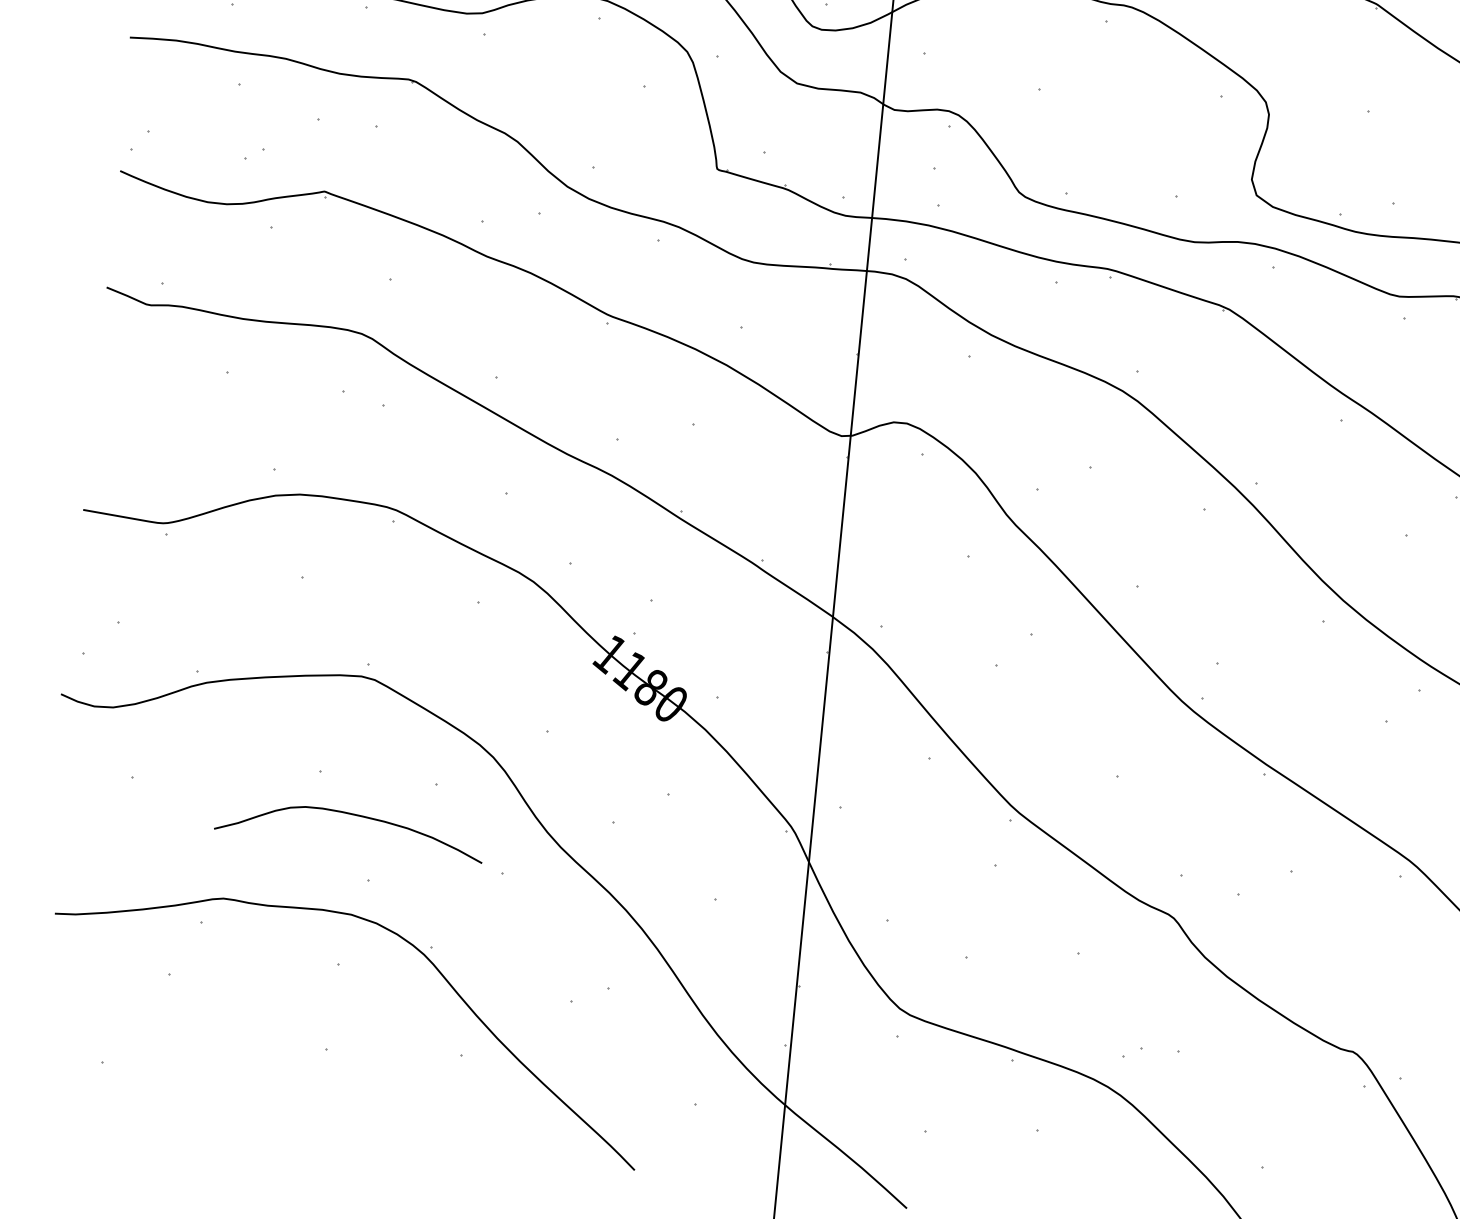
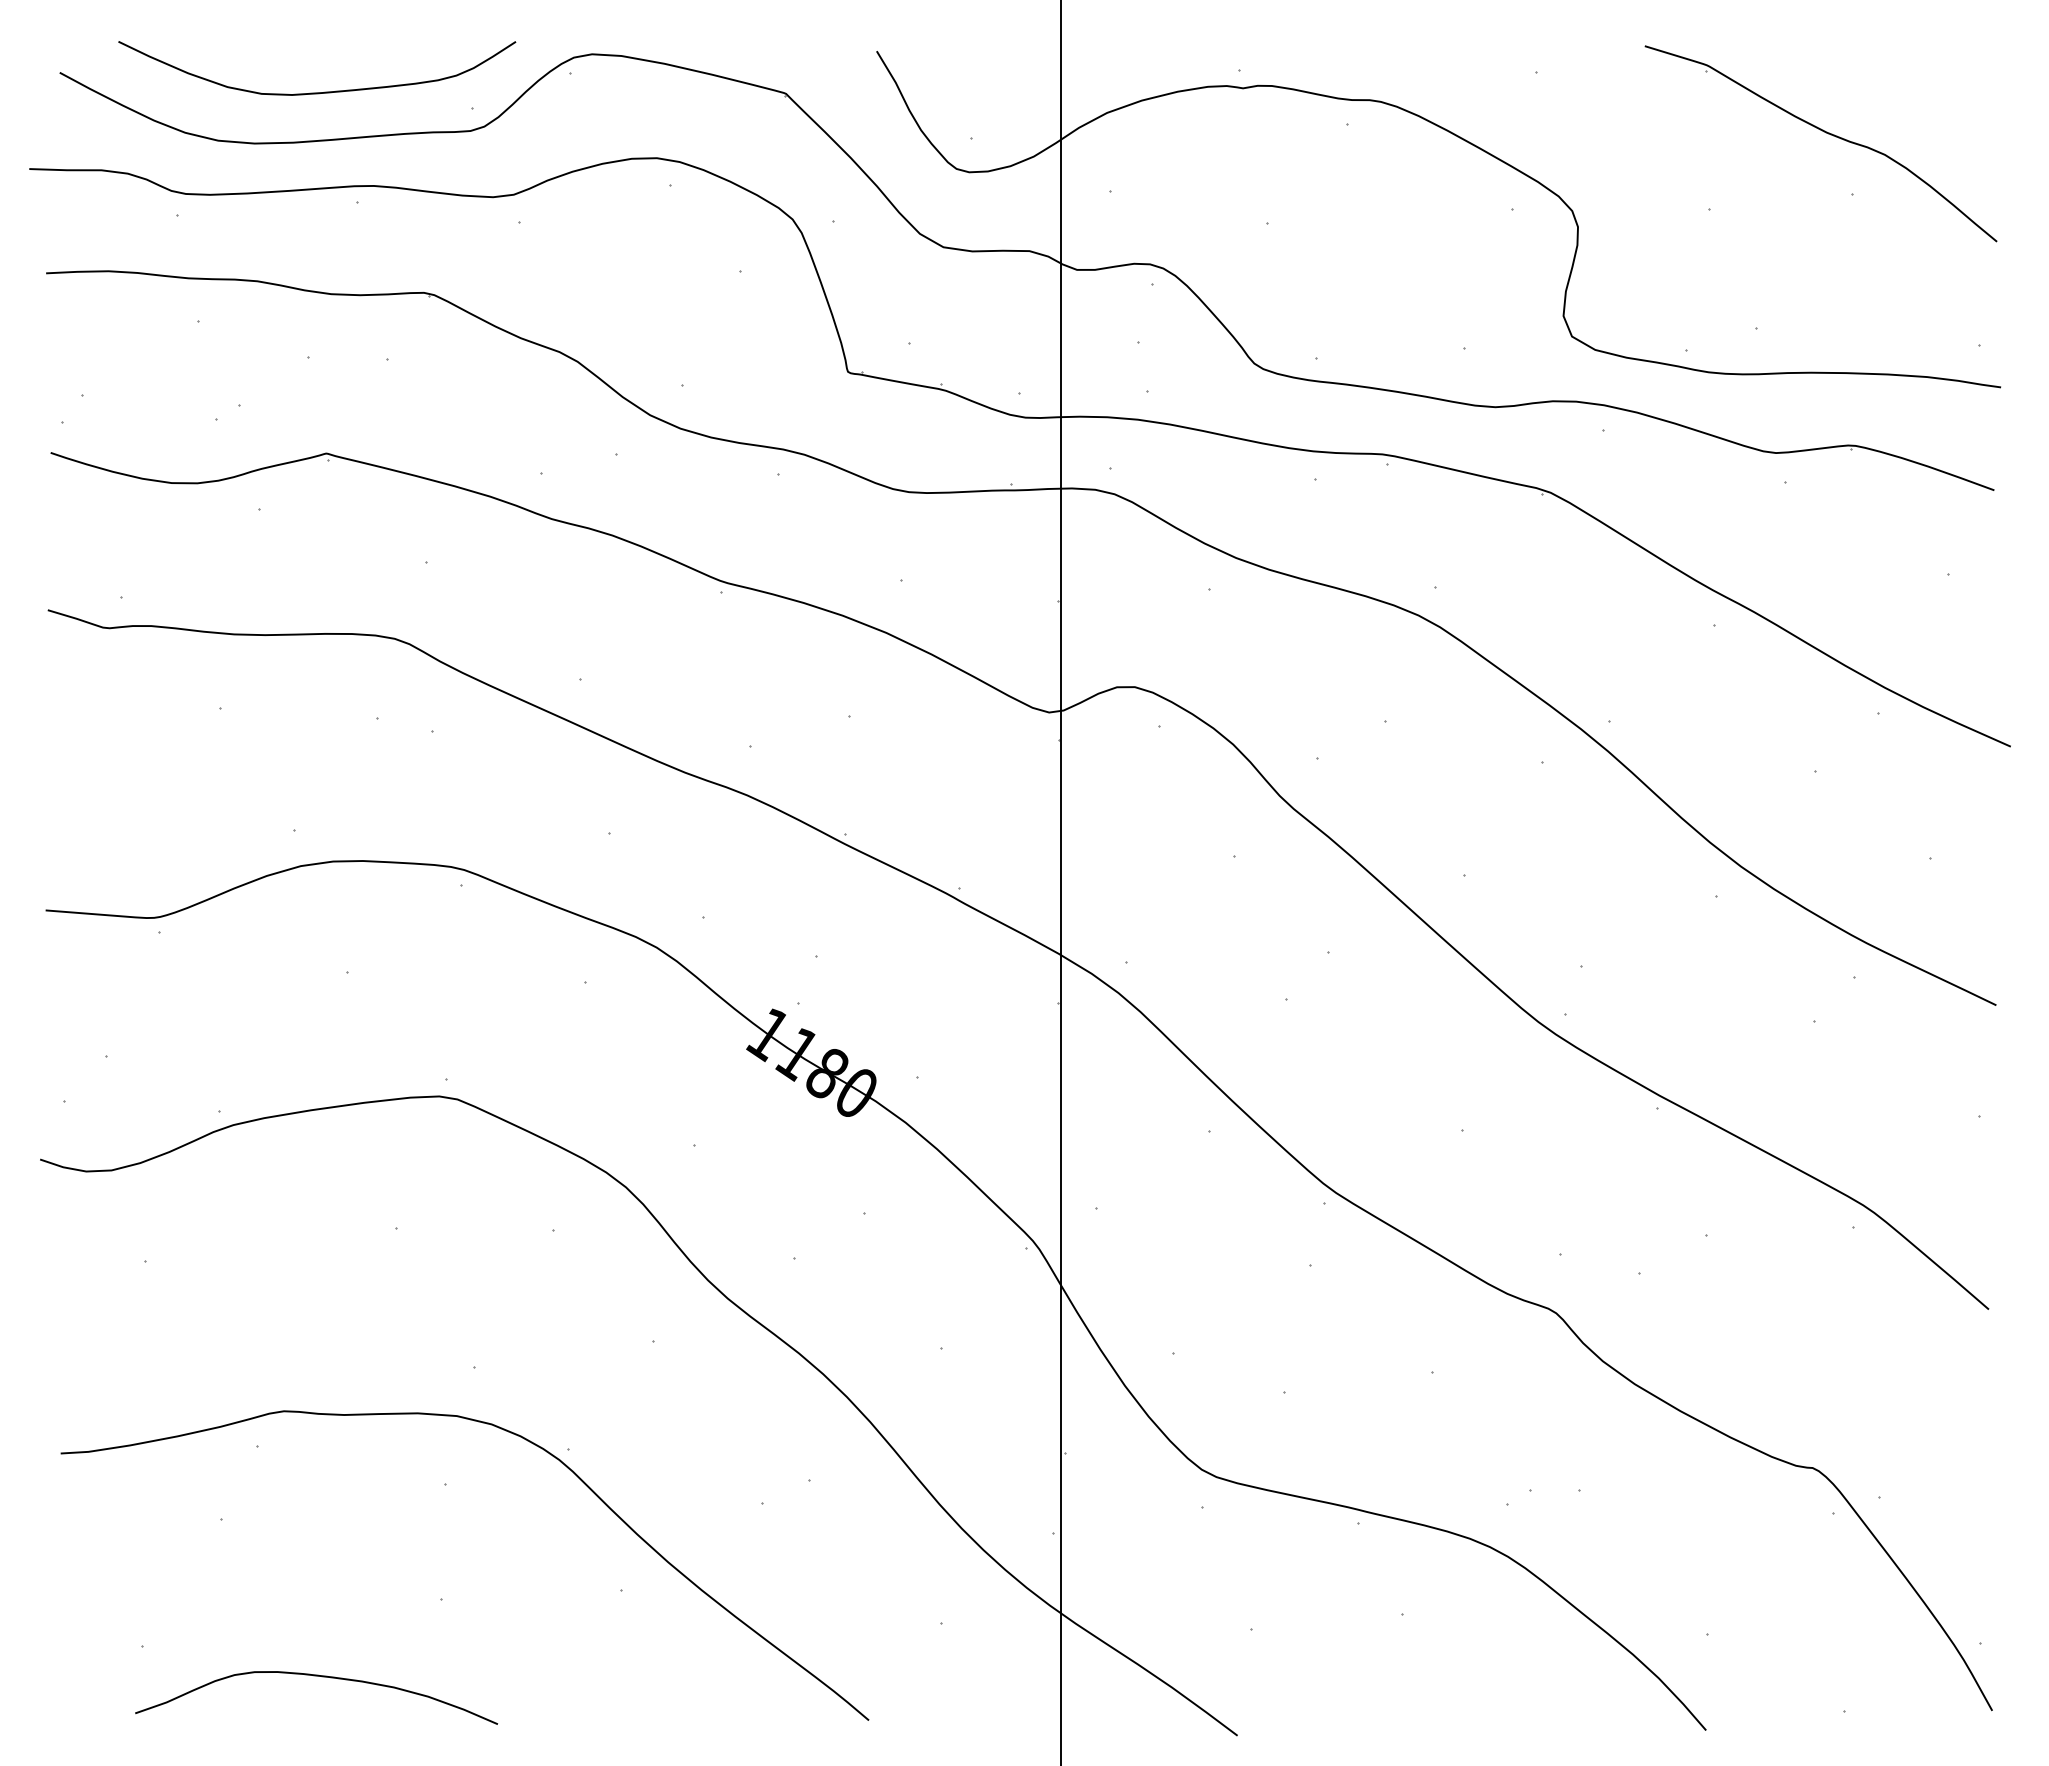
curve: (355, 815) -> (322, 1677), moved

